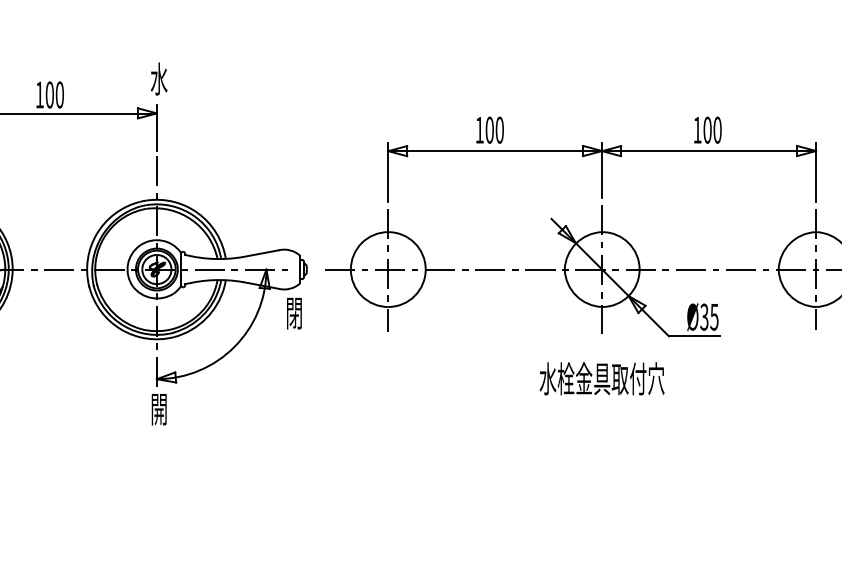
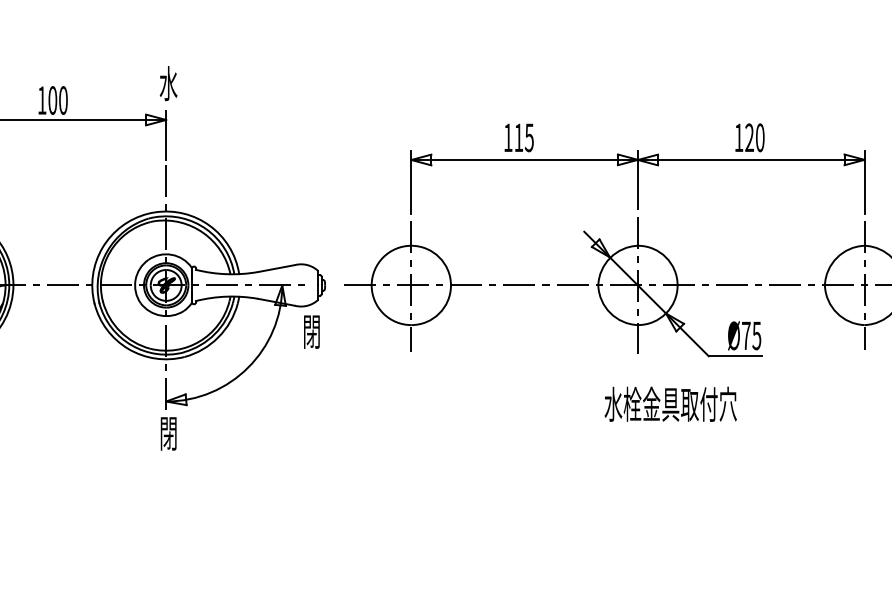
text: (494, 129) -> (523, 137), 100 -> 115
text: (707, 129) -> (749, 137), 100 -> 120
text: (704, 316) -> (746, 335), Ø35 -> Ø75
text: (601, 378) -> (670, 404), moved
text: (159, 412) -> (168, 436), 開 -> 閉

